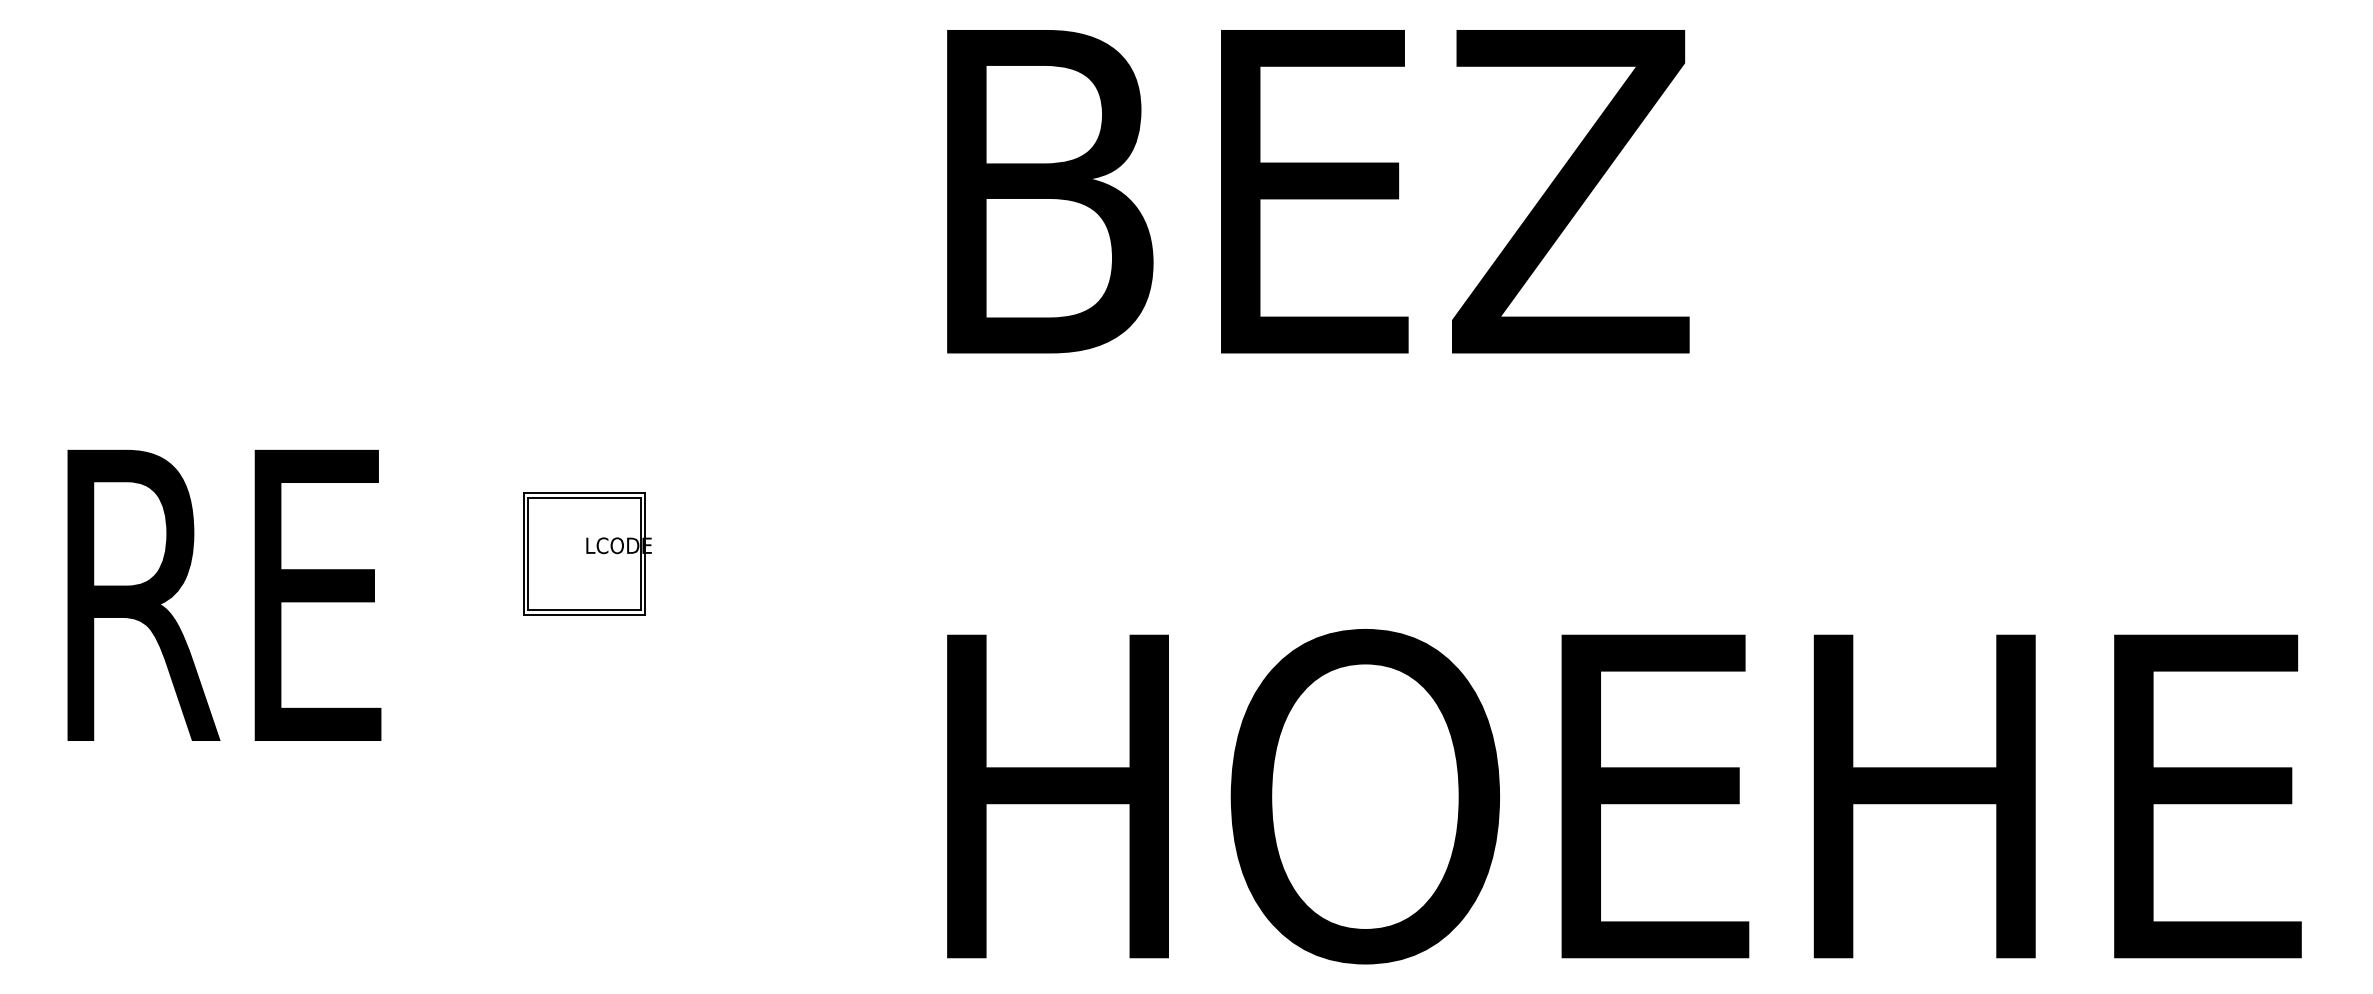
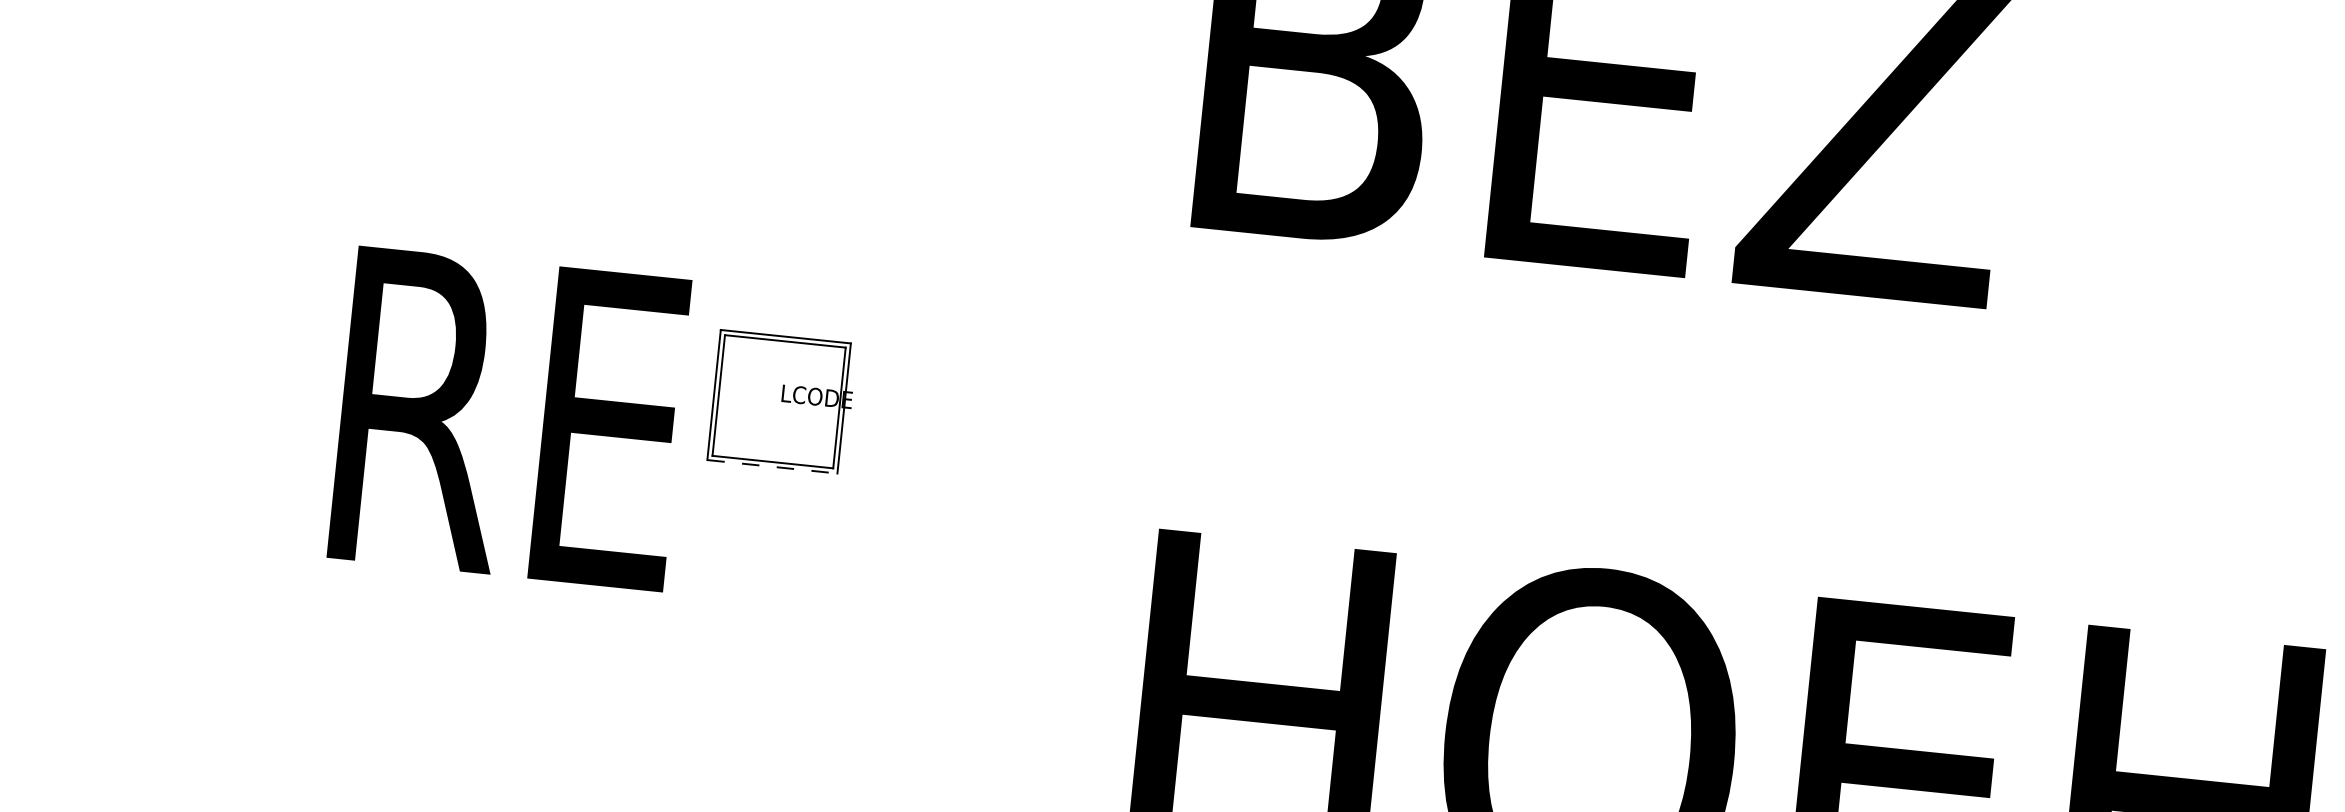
text: (224, 594) -> (510, 418), moved
line: (584, 614) -> (772, 466), solid -> dashed

